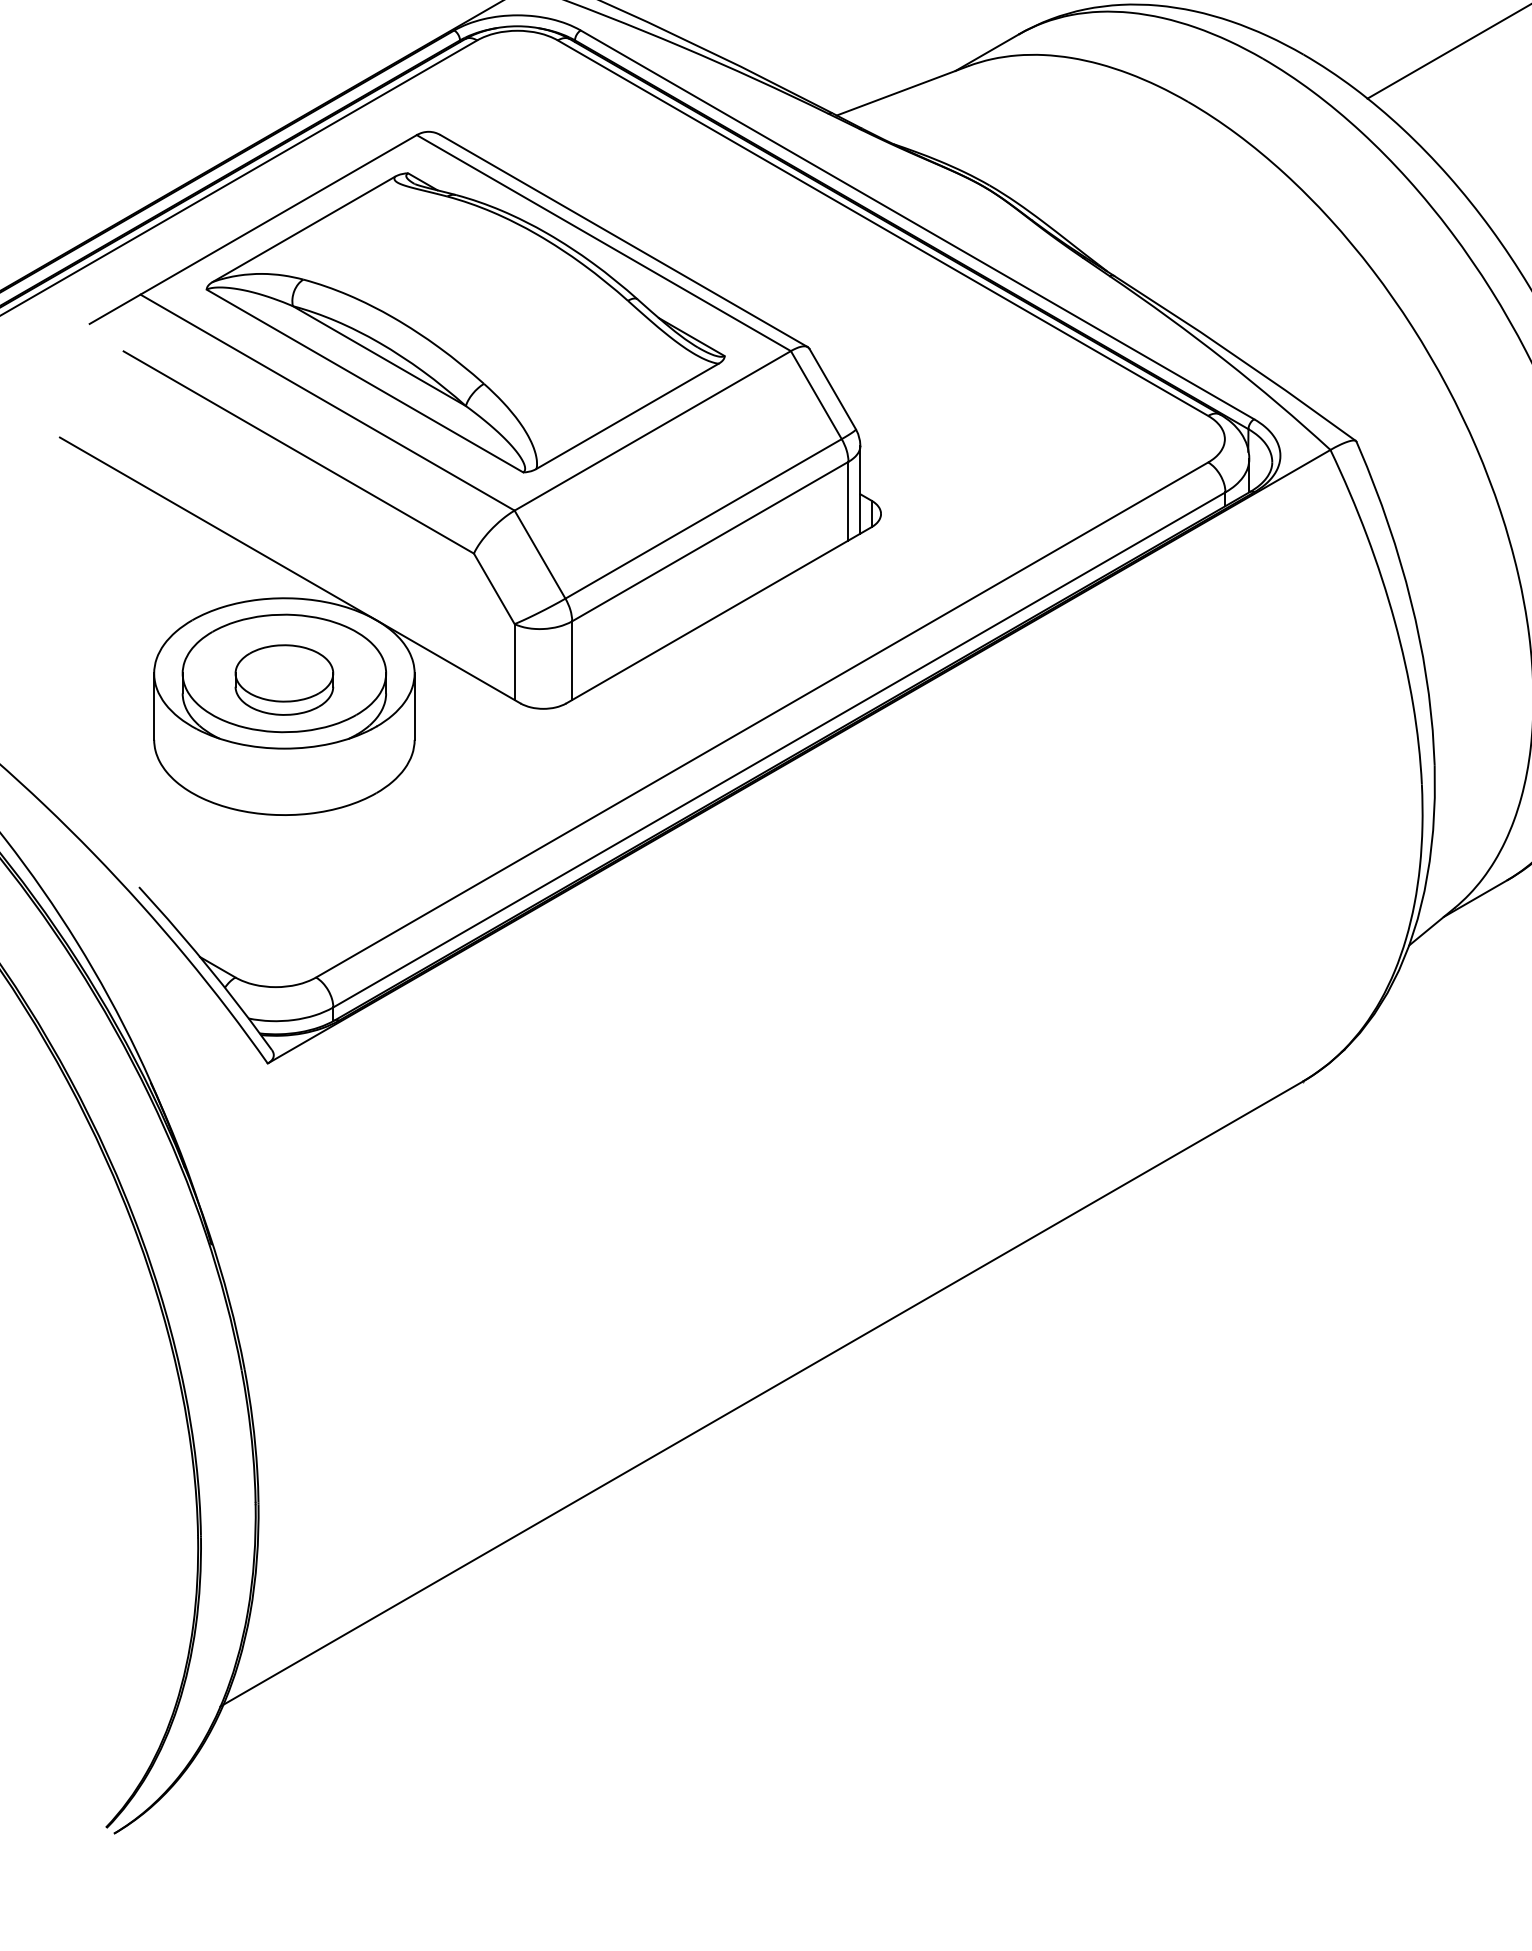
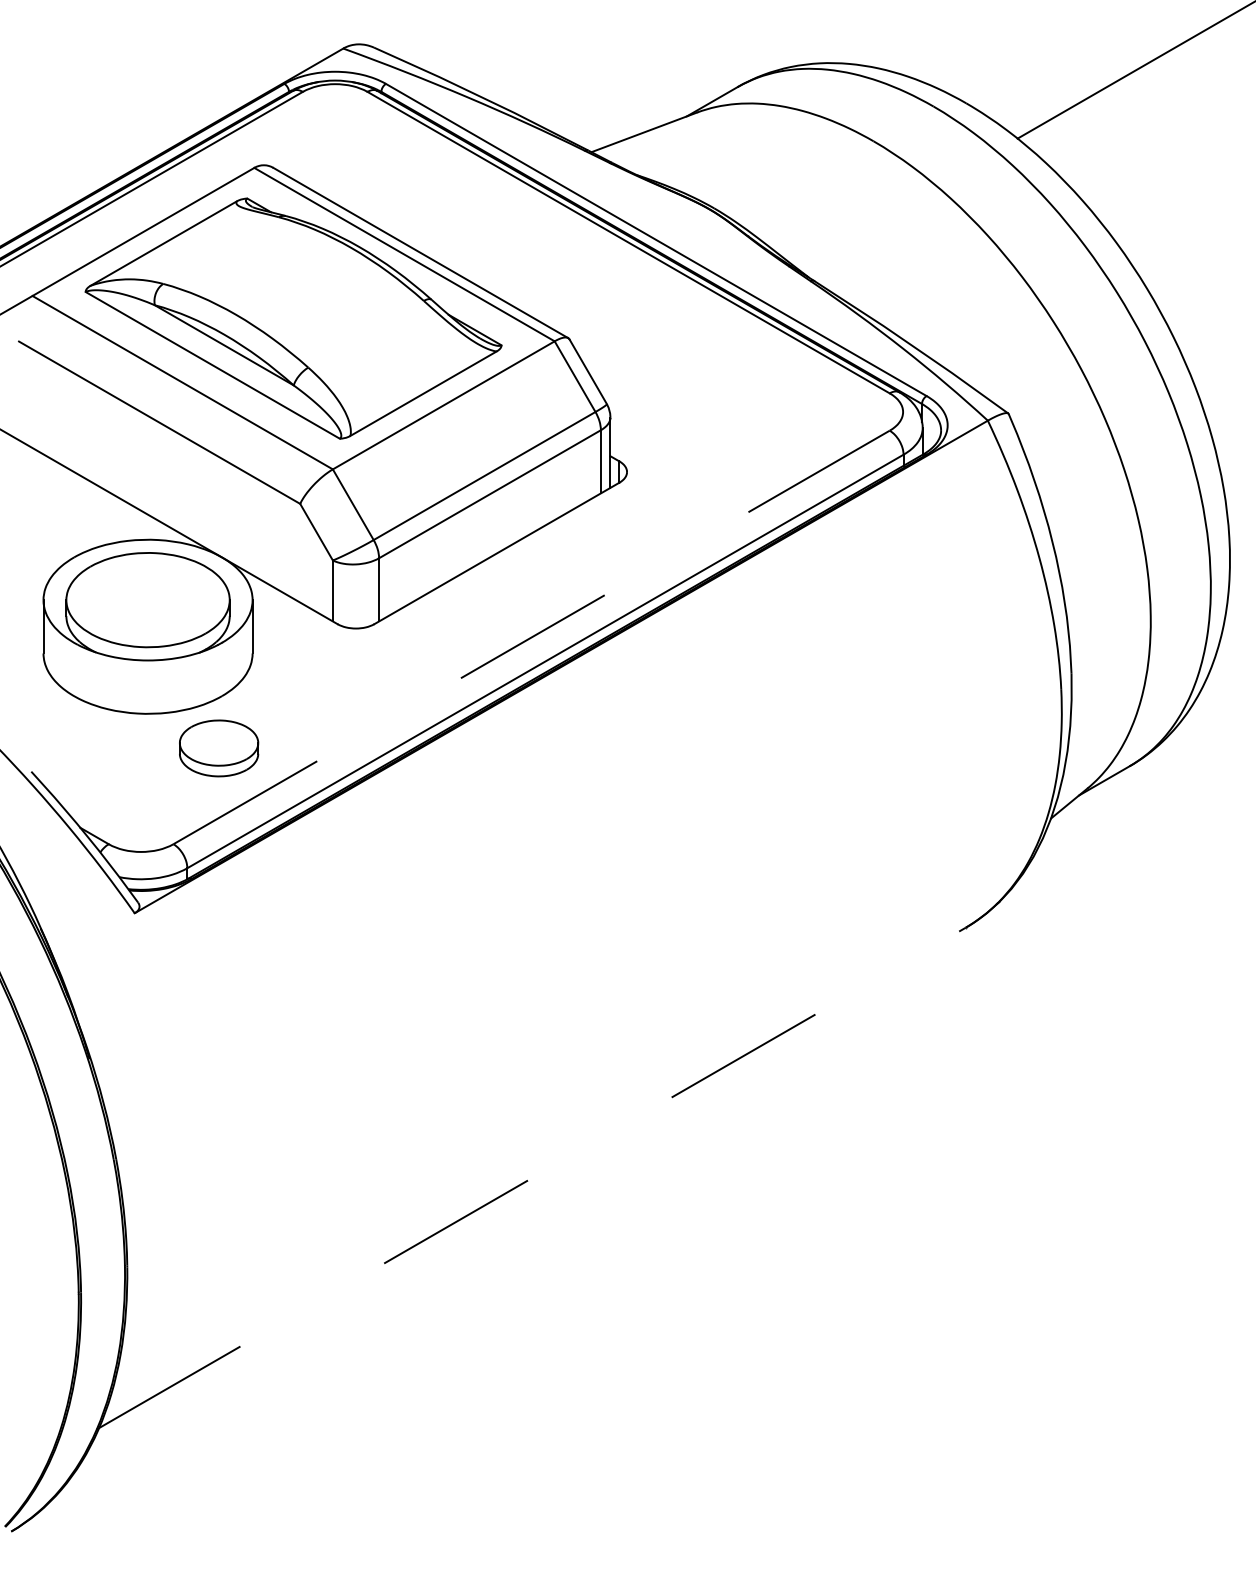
part: (284, 680) -> (219, 748), moved
line: (762, 720) -> (531, 637), solid -> dashed
line: (762, 1393) -> (531, 1178), solid -> dashed

